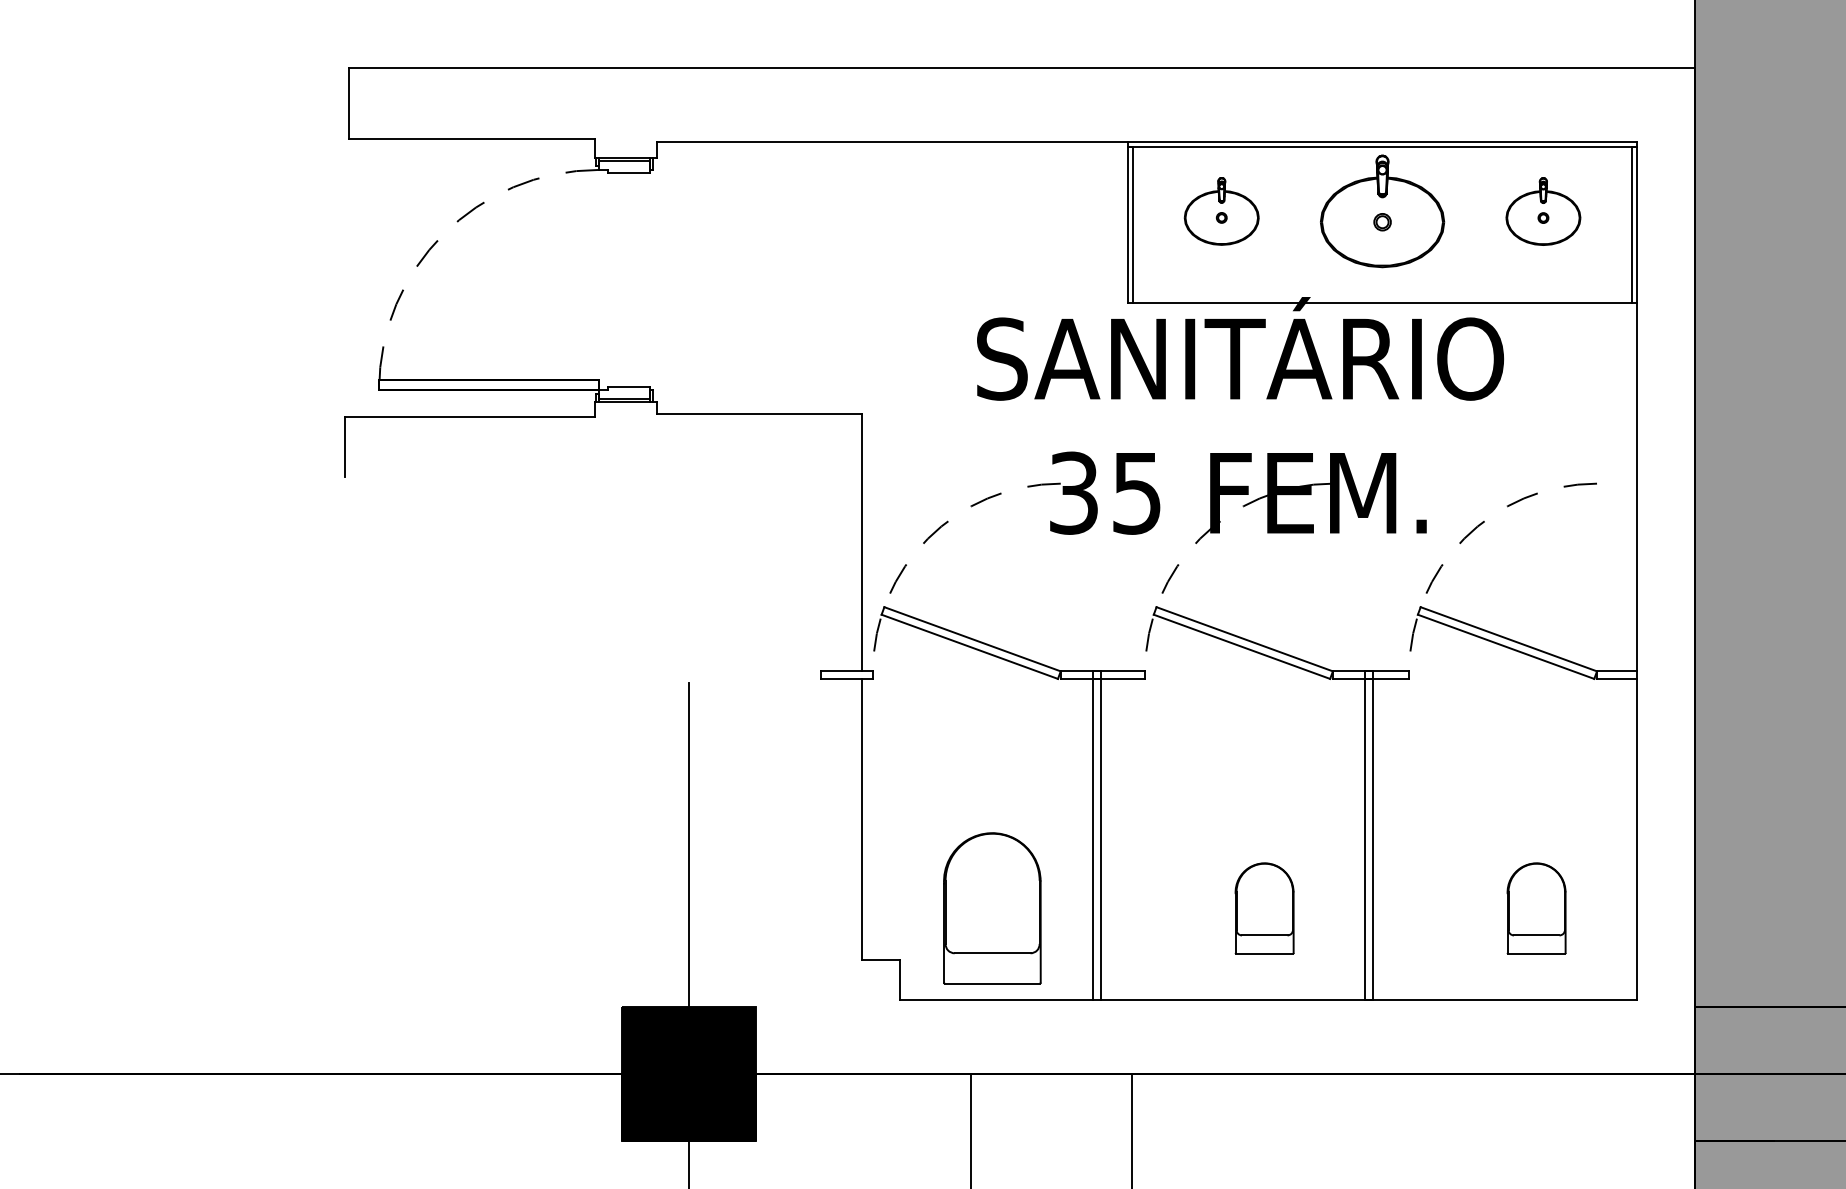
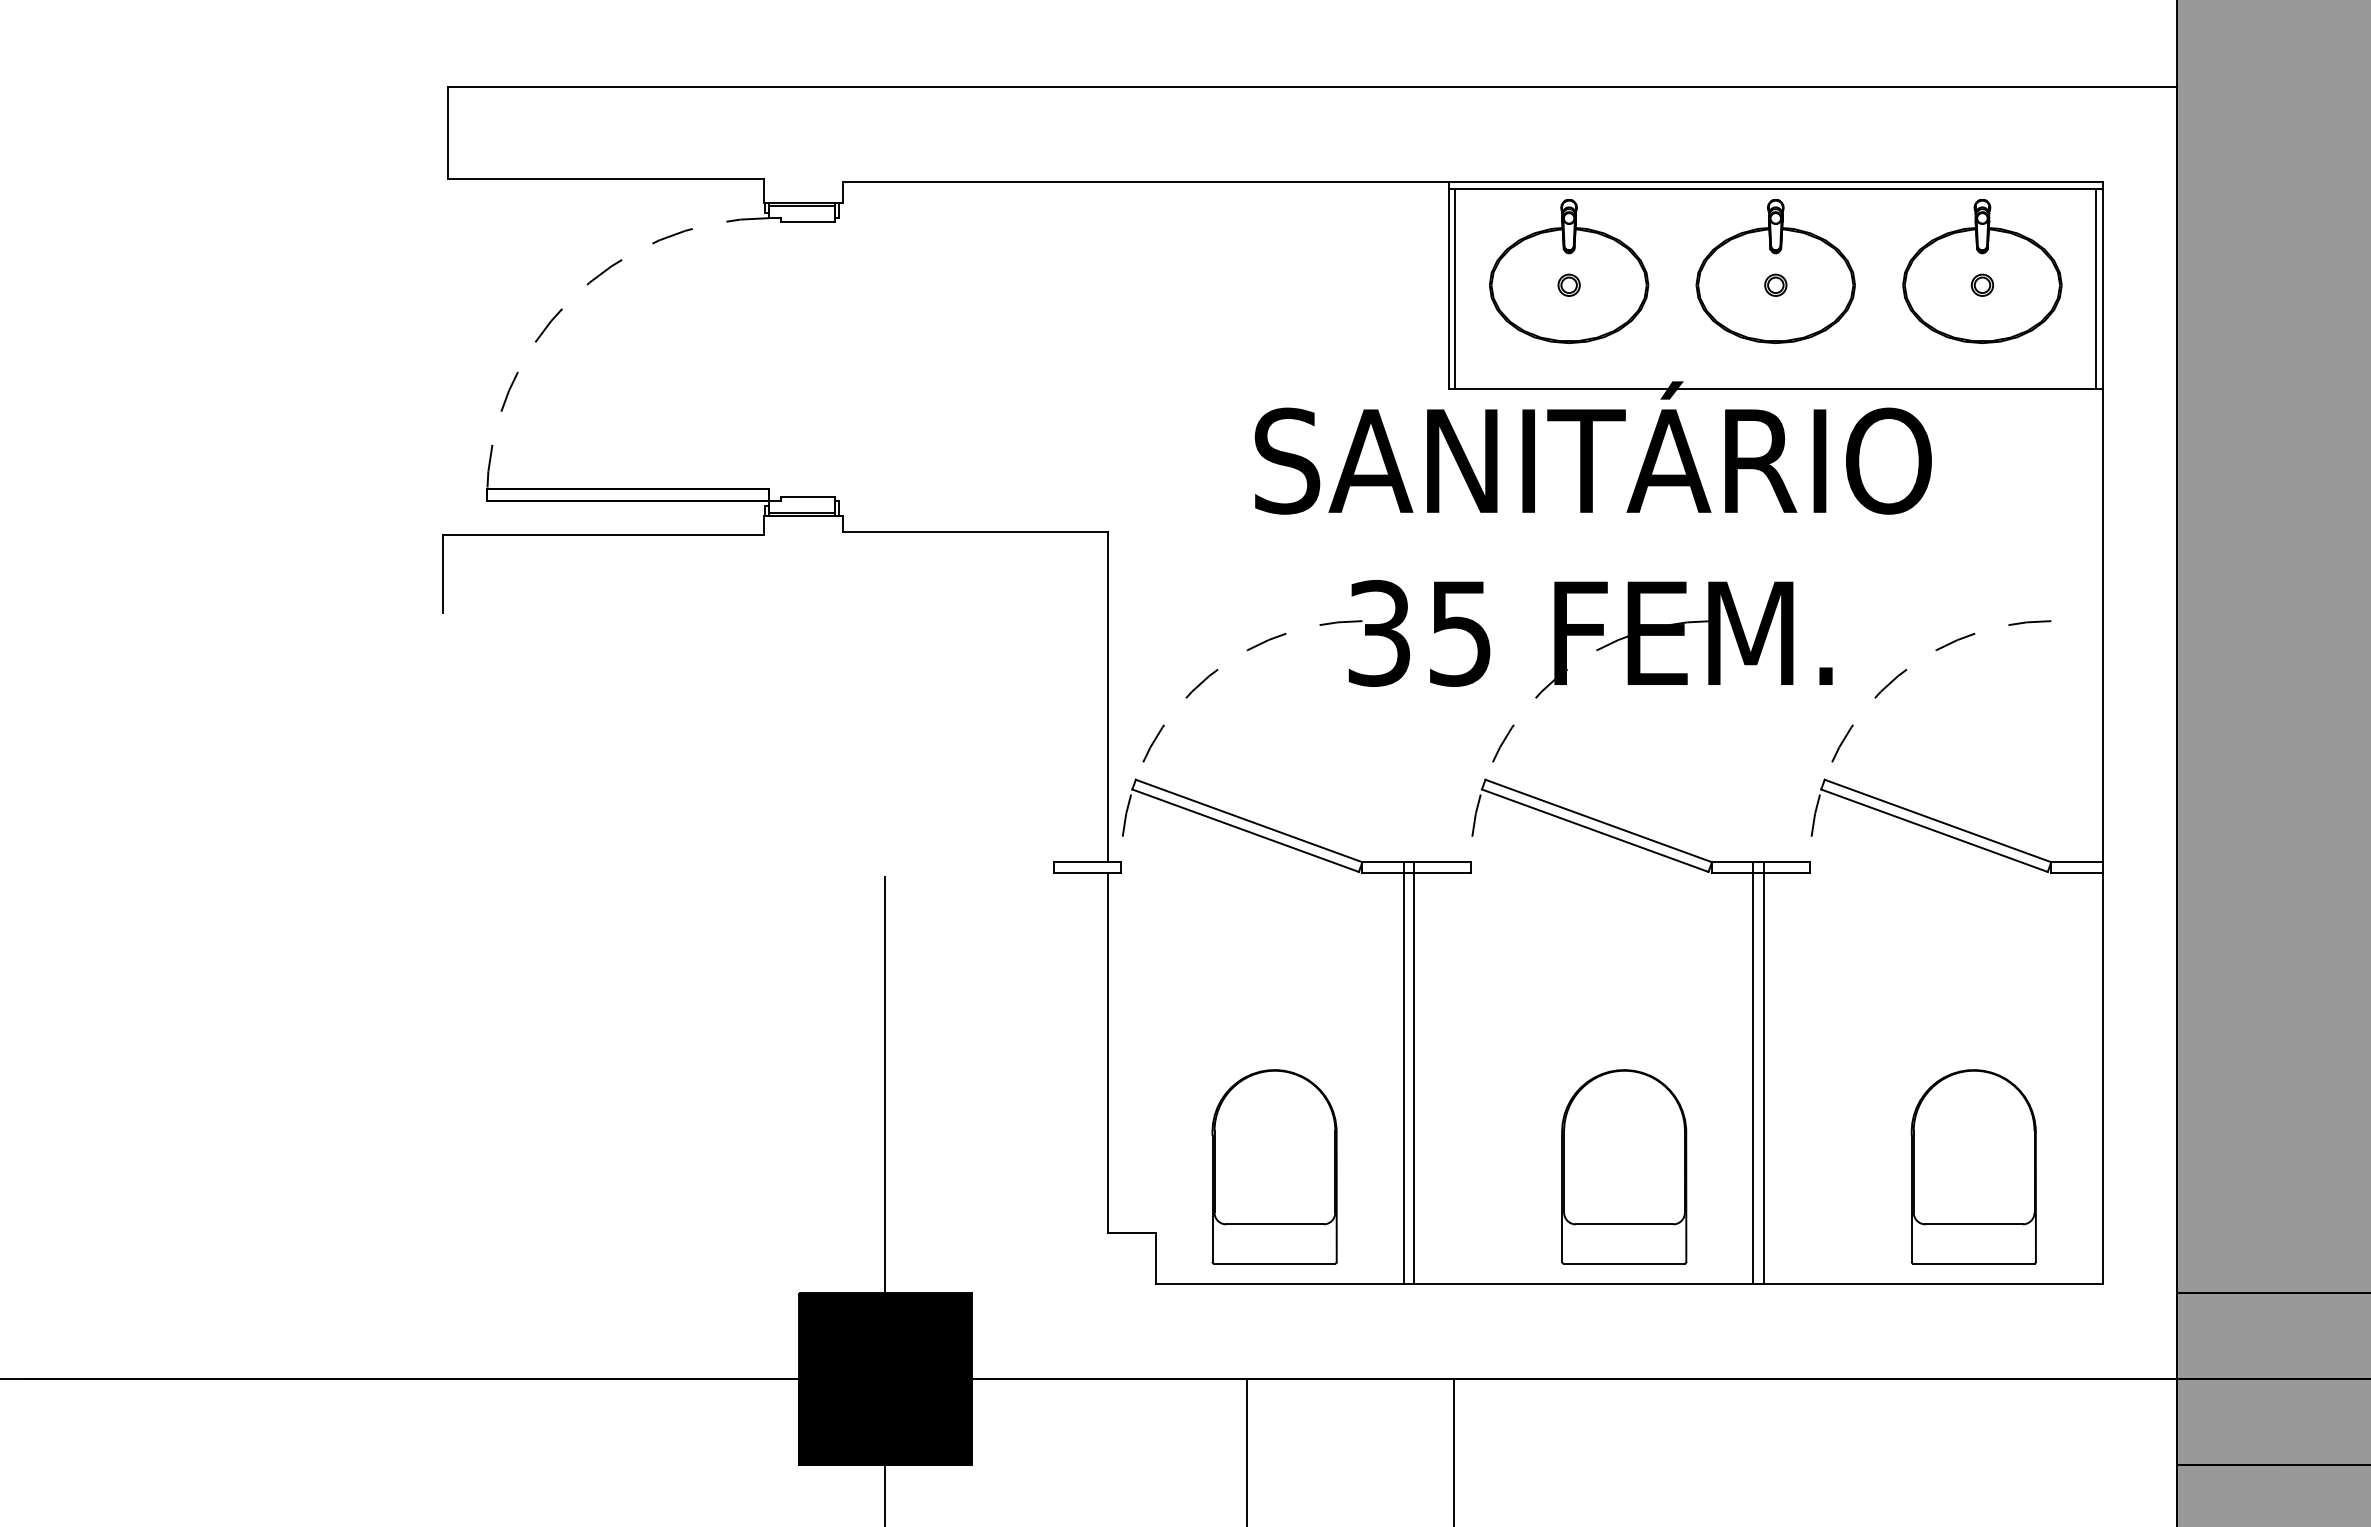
part: (1221, 211) -> (1569, 271), size x1.67
part: (1543, 211) -> (1982, 271), size x1.67
part: (1264, 908) -> (1624, 1166), size x1.67
part: (1536, 908) -> (1973, 1166), size x1.67

